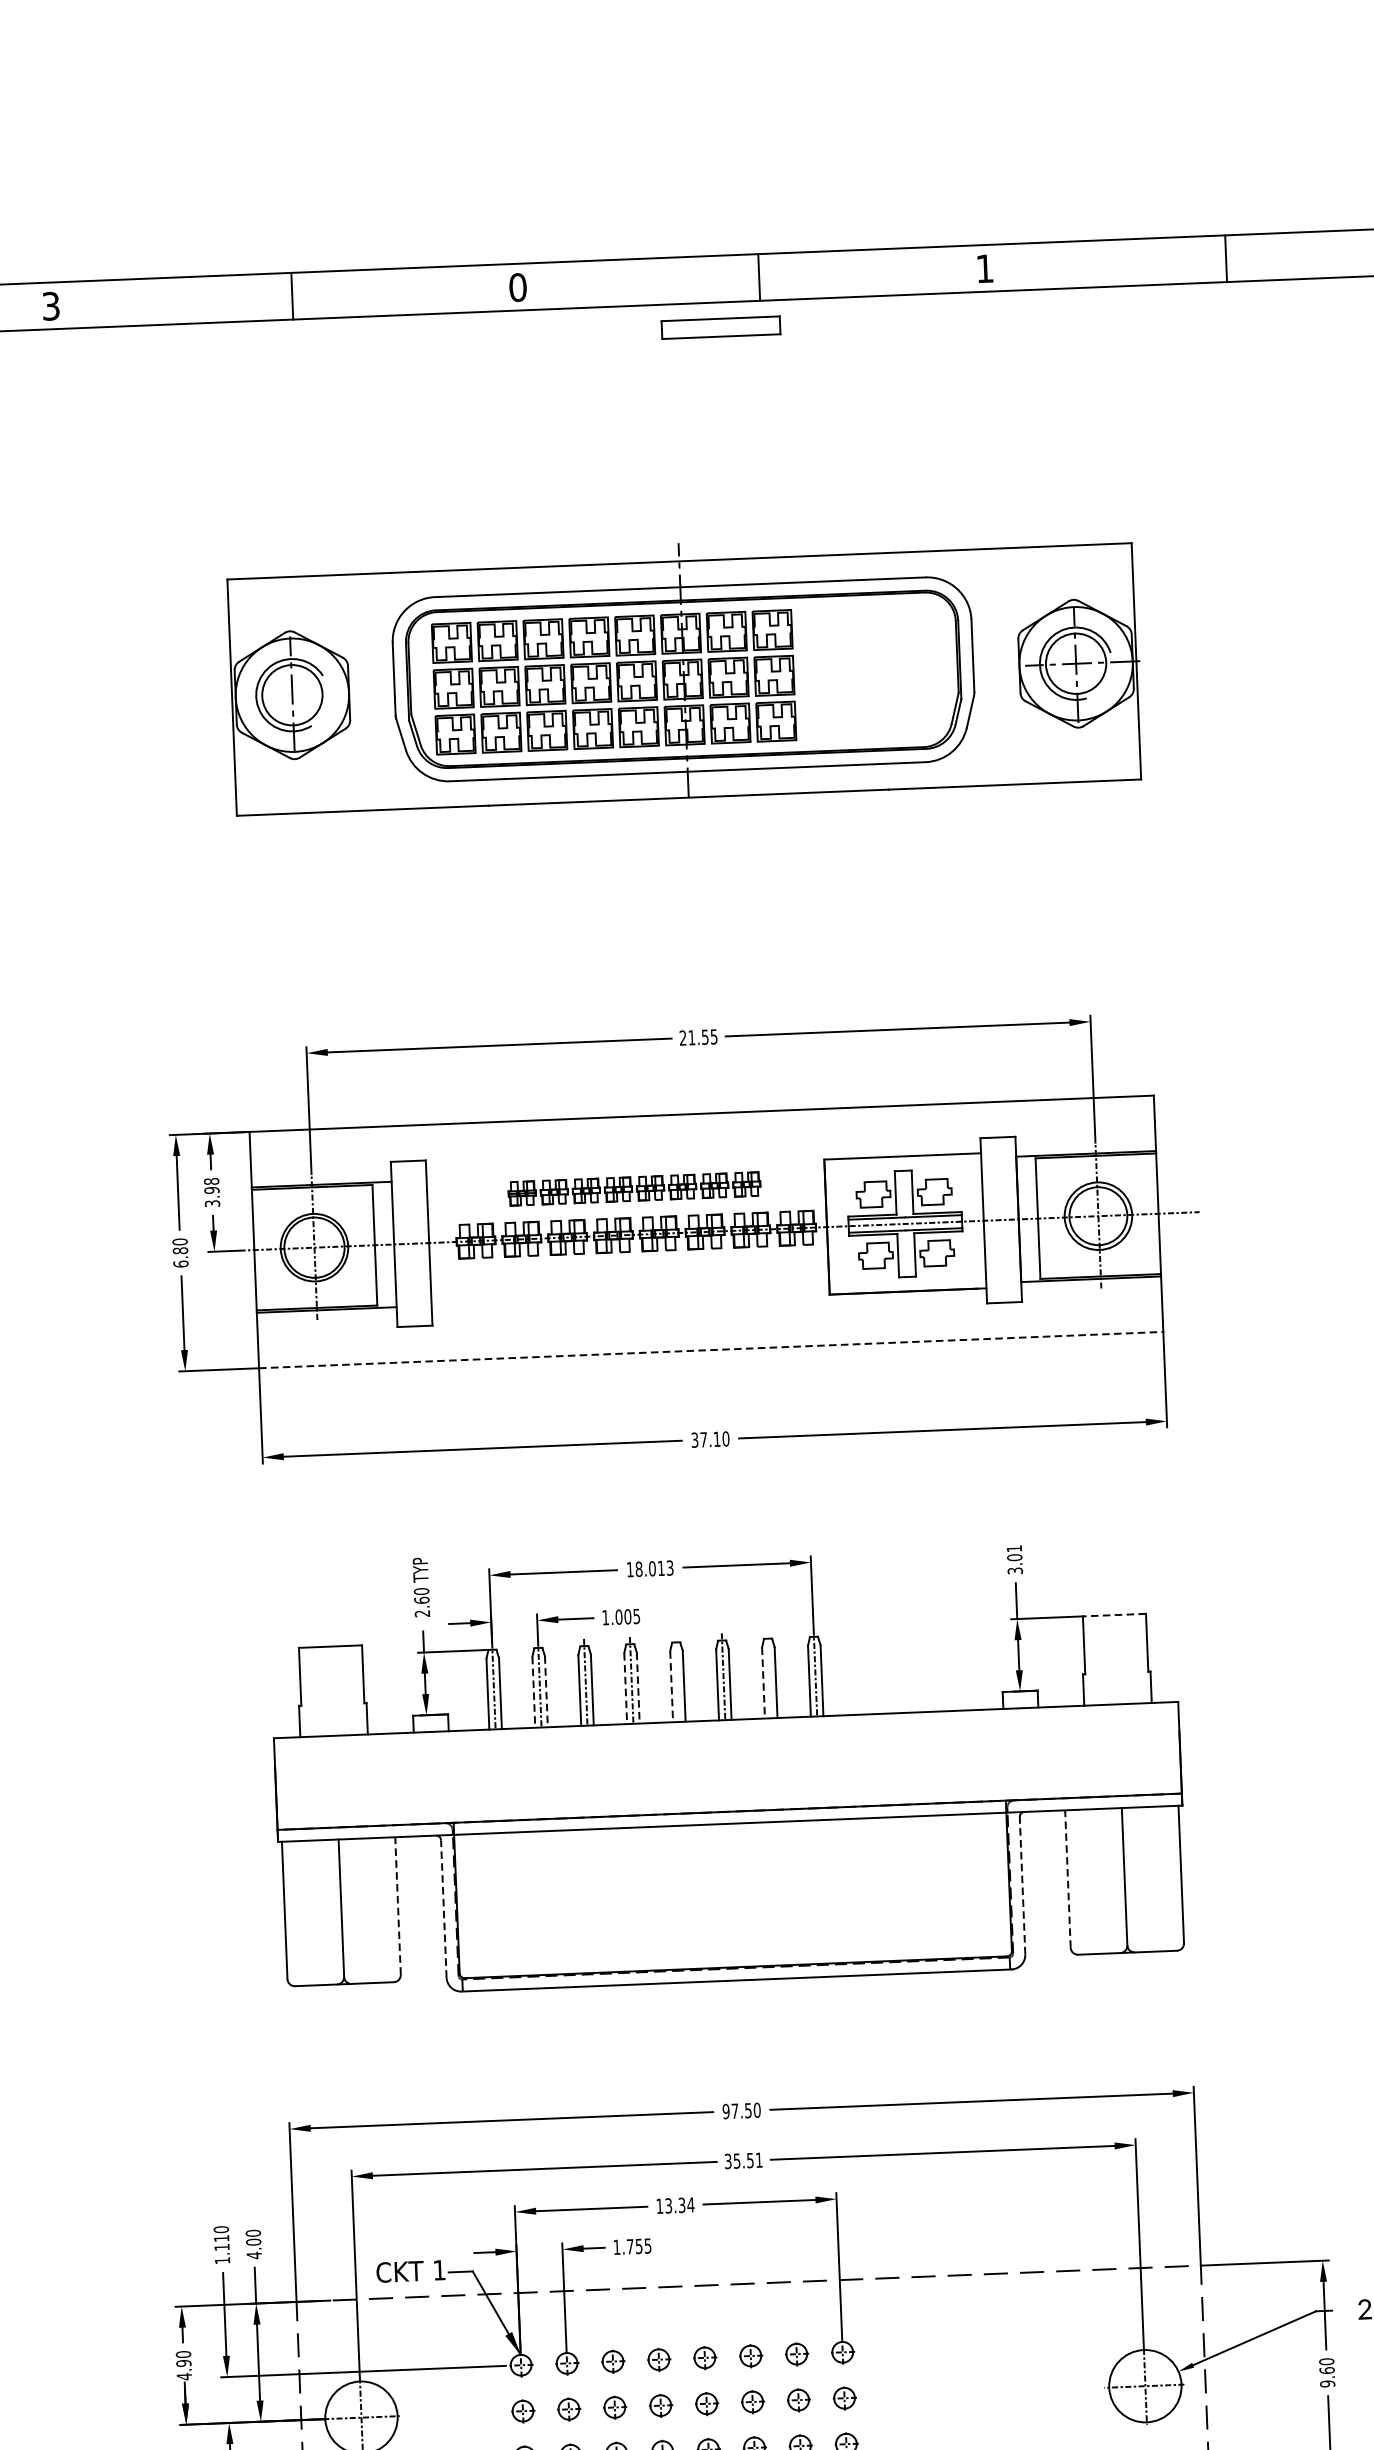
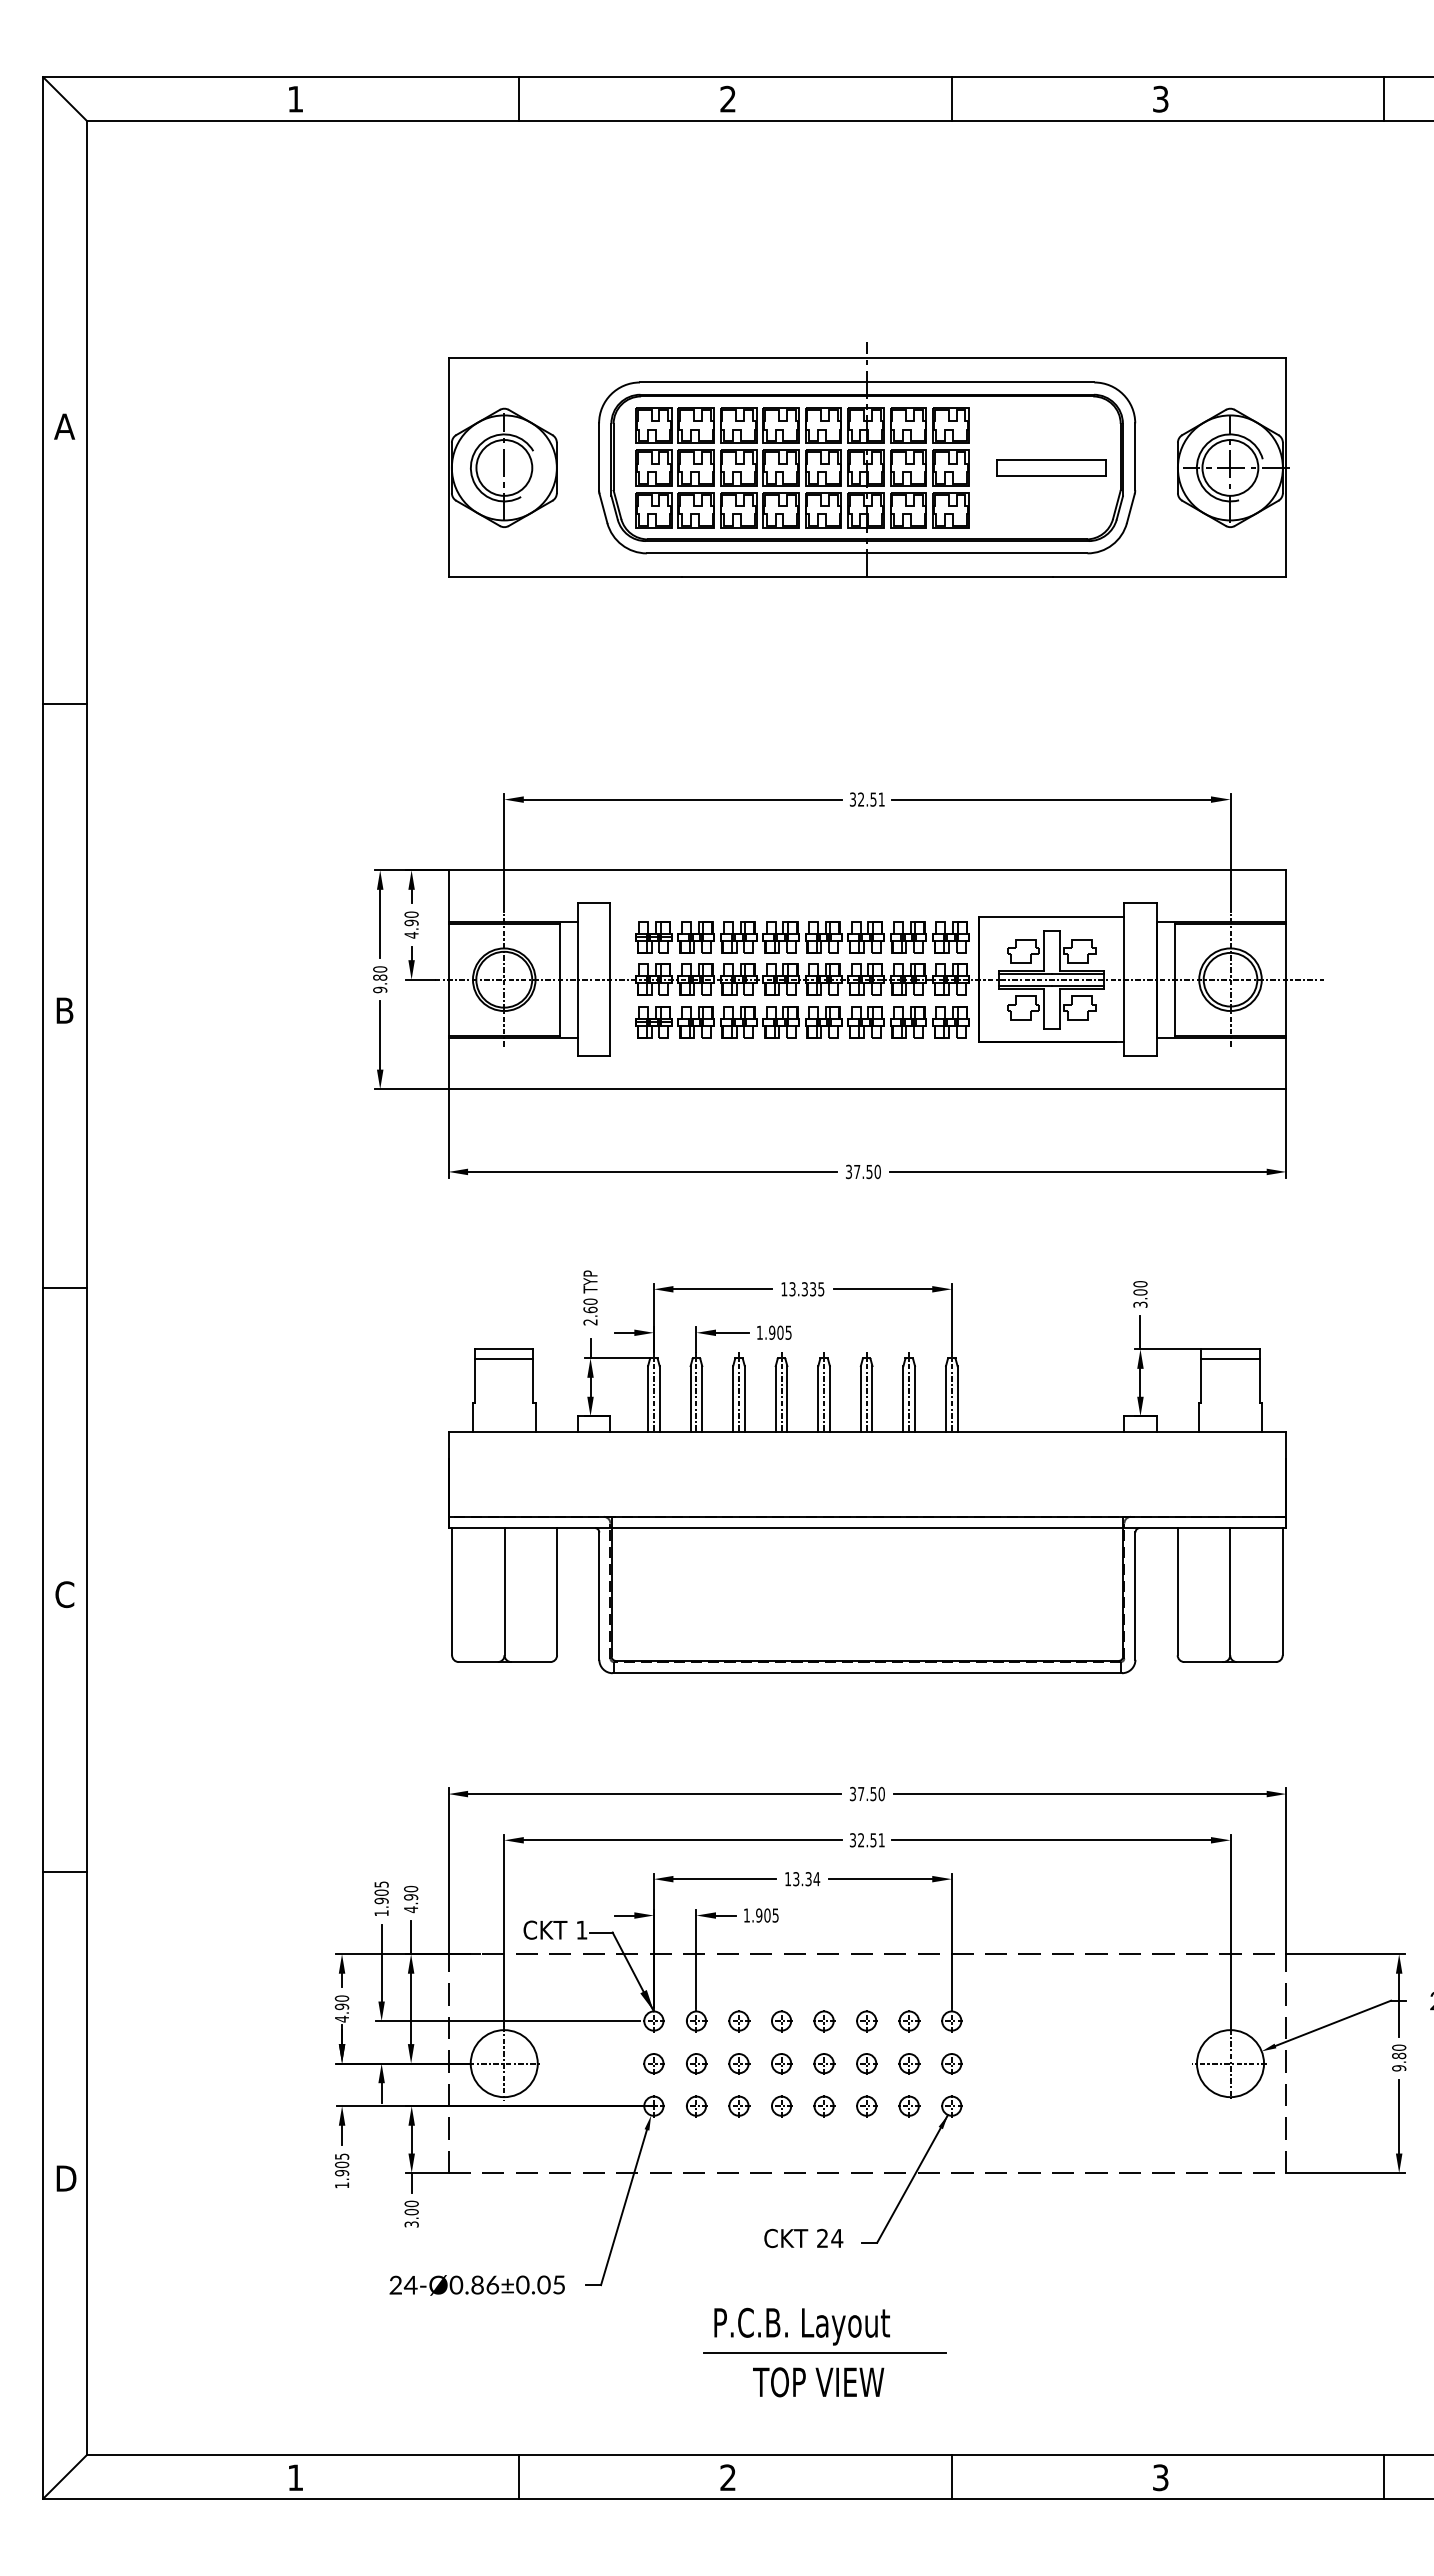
text: (984, 268) -> (1160, 98), 1 -> 3
text: (518, 286) -> (728, 98), 0 -> 2
text: (50, 305) -> (295, 98), 3 -> 1
part: (721, 327) -> (1051, 467), moved
text: (698, 1037) -> (867, 799), 21.55 -> 32.51
part: (634, 1189) -> (802, 937), size x1.43
text: (211, 1192) -> (411, 924), 3.98 -> 4.90
text: (181, 1263) -> (380, 989), 6.80 -> 9.80
part: (638, 1280) -> (802, 1022), added
line: (711, 1350) -> (867, 1089), dashed -> solid
text: (717, 1439) -> (869, 1172), 37.10 -> 37.50
text: (1014, 1549) -> (1140, 1284), 3.01 -> 3.00
text: (654, 1568) -> (806, 1289), 18.013 -> 13.335
line: (1114, 1615) -> (1230, 1349), dashed -> solid
text: (619, 1616) -> (772, 1332), 1.005 -> 1.905
line: (1114, 1626) -> (1230, 1359), added
line: (331, 1657) -> (504, 1359), added
line: (769, 1674) -> (909, 1391), added
line: (678, 1678) -> (824, 1391), added
line: (763, 1683) -> (903, 1399), dashed -> solid
line: (671, 1687) -> (818, 1399), dashed -> solid
line: (638, 1688) -> (787, 1399), dashed -> solid
line: (625, 1689) -> (775, 1399), dashed -> solid
line: (533, 1692) -> (690, 1399), dashed -> solid
line: (546, 1692) -> (702, 1399), dashed -> solid
line: (1067, 1878) -> (1177, 1591), dashed -> solid
line: (1022, 1886) -> (1135, 1596), dashed -> solid
line: (398, 1905) -> (557, 1591), dashed -> solid
line: (444, 1909) -> (599, 1596), dashed -> solid
text: (725, 2110) -> (852, 1793), 97.50 -> 37.50
text: (737, 2161) -> (861, 1840), 35.51 -> 32.51
text: (221, 2238) -> (381, 1892), 1.110 -> 1.905
text: (254, 2242) -> (411, 1897), 4.00 -> 4.90
text: (634, 2246) -> (763, 1915), 1.755 -> 1.905
text: (1326, 2370) -> (1398, 2055), 9.60 -> 9.80

